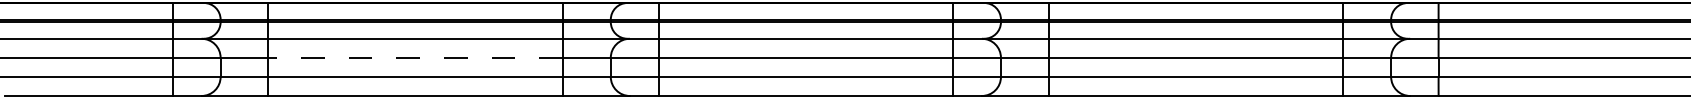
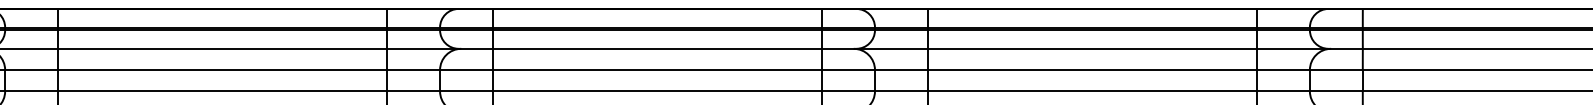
line: (415, 57) -> (222, 69), dashed -> solid

